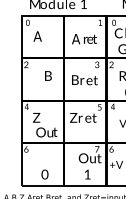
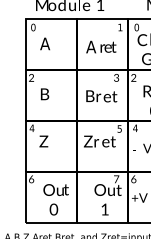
text: (48, 76) -> (45, 94), moved
text: (46, 132) -> (55, 189), moved

